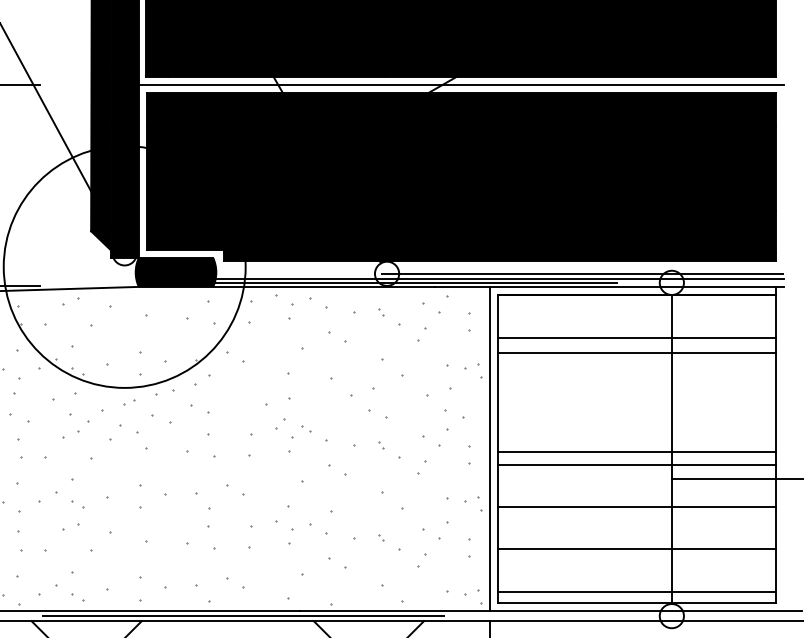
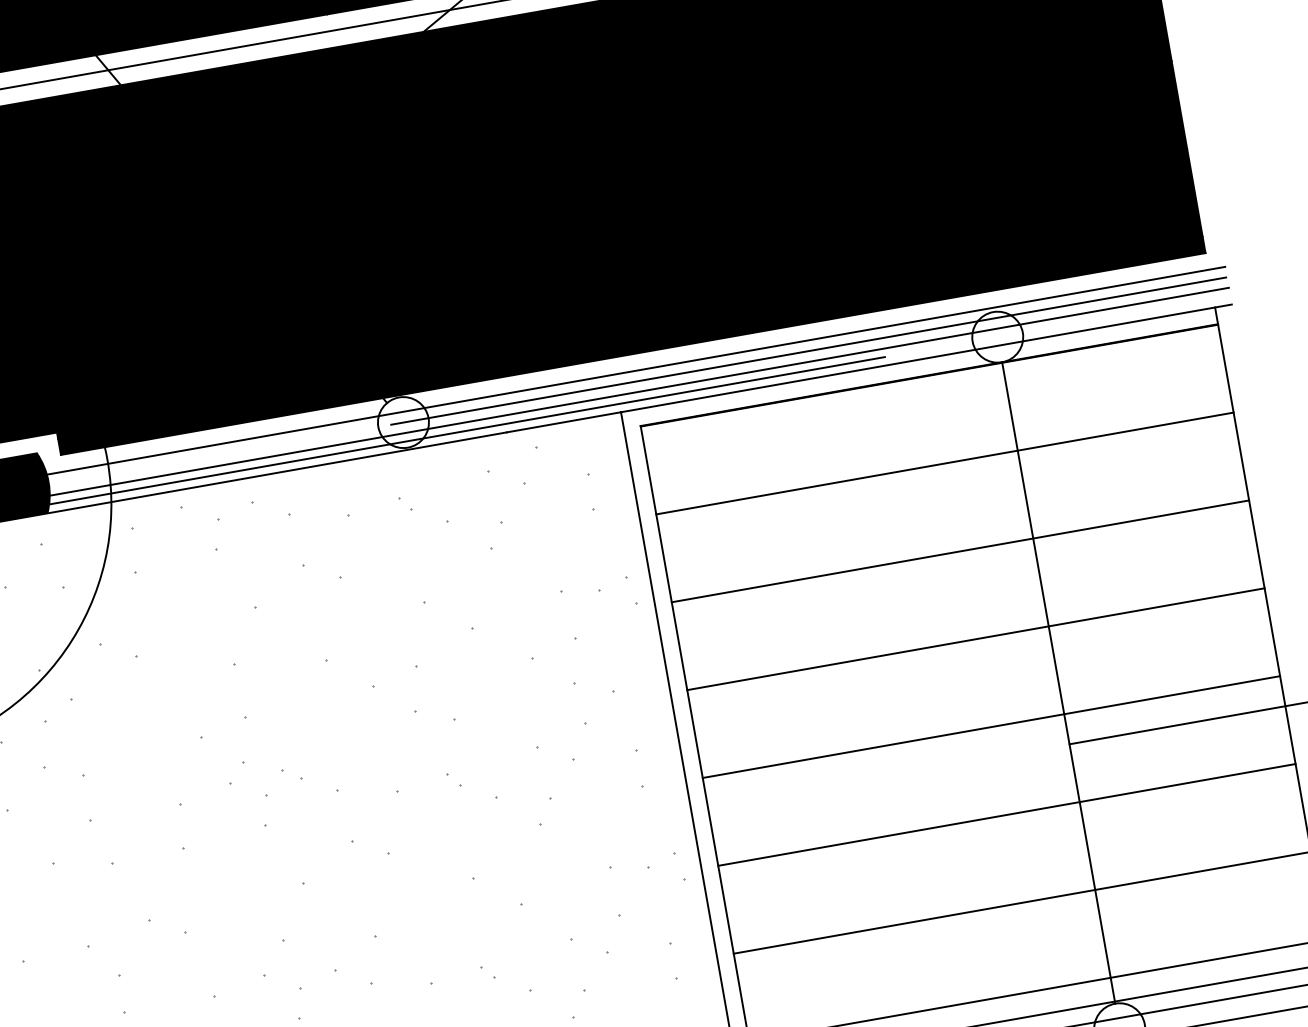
line: (499, 268) -> (634, 370), added
line: (636, 352) -> (959, 550), moved
line: (636, 452) -> (975, 639), moved

